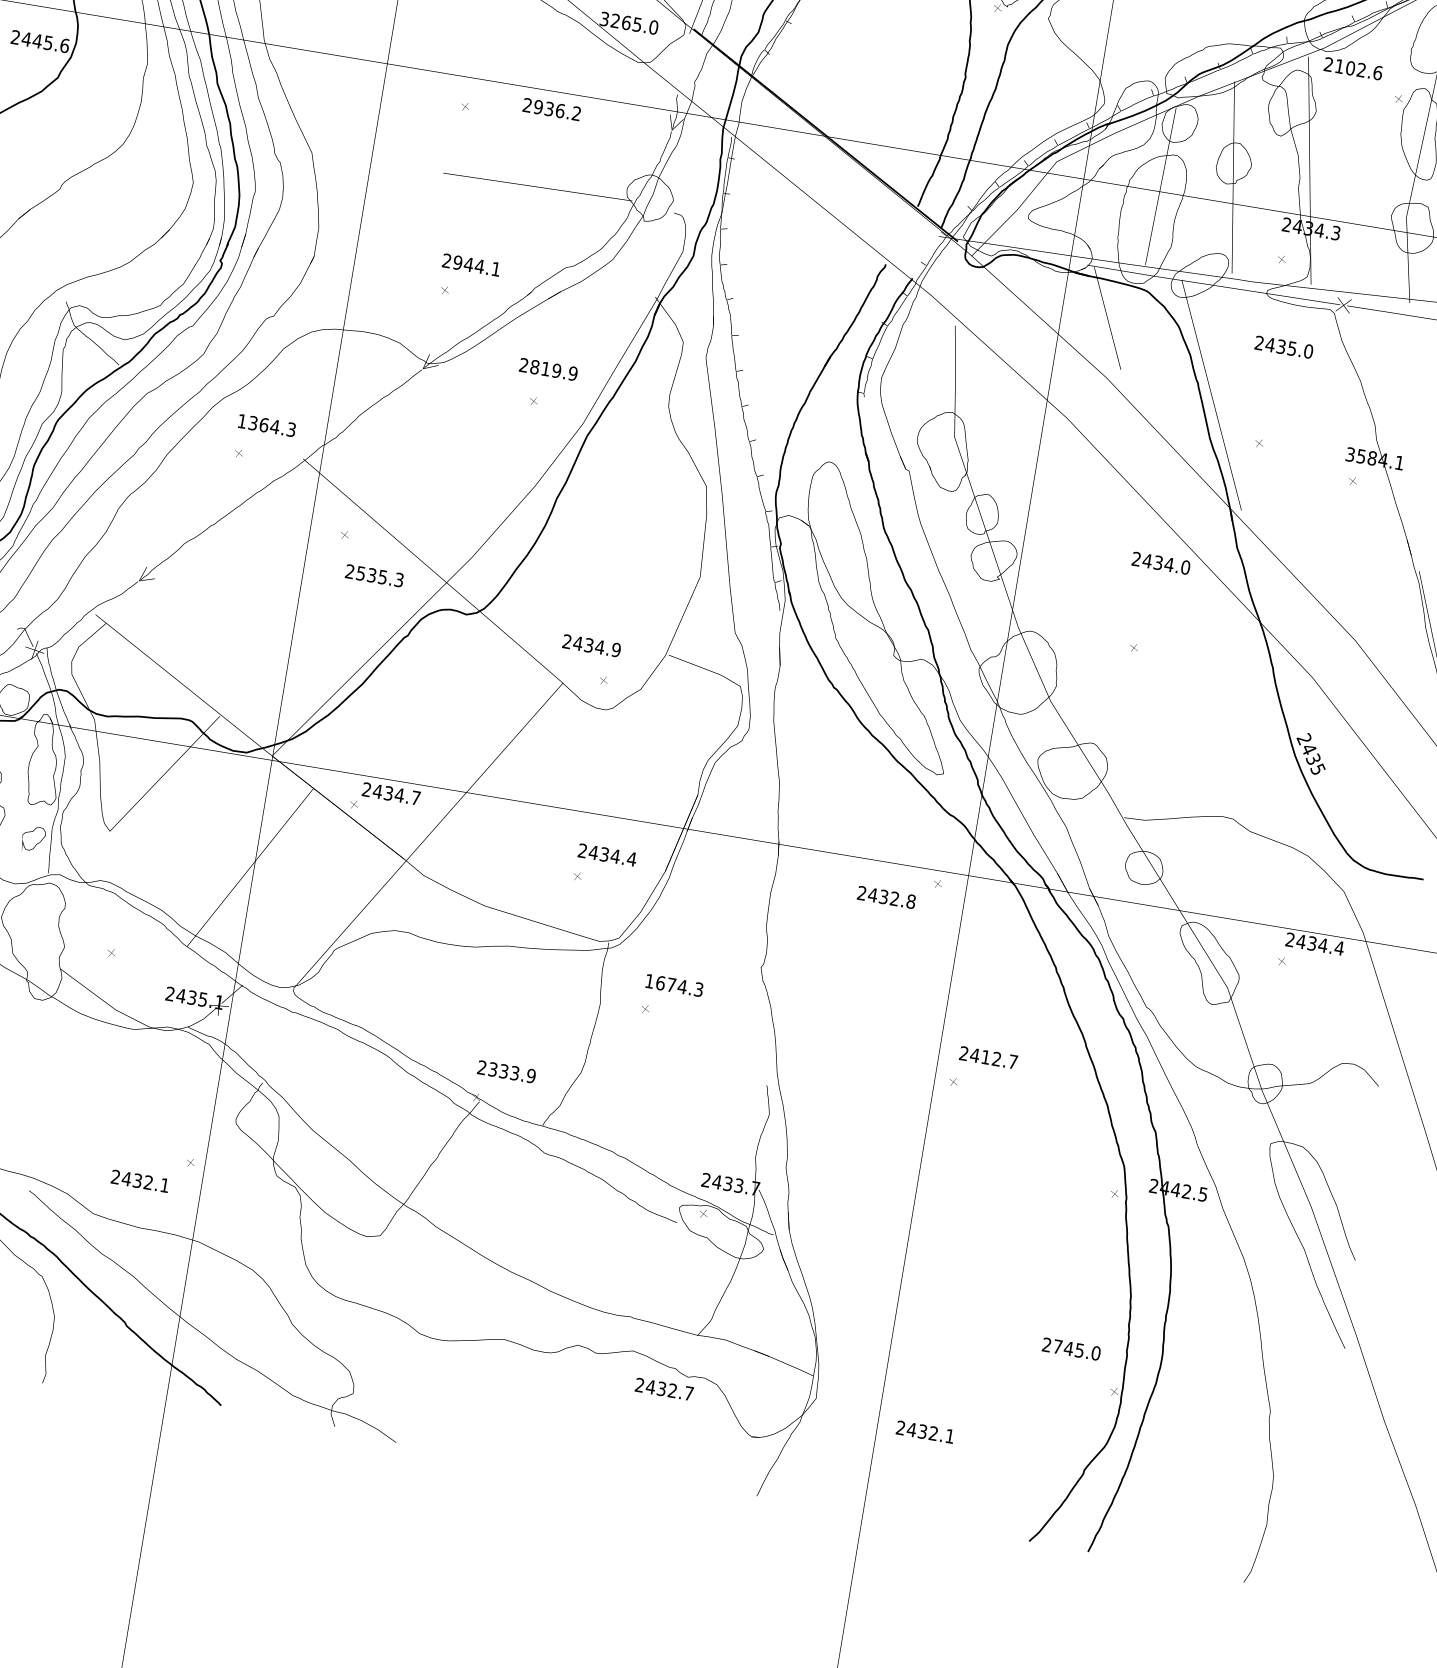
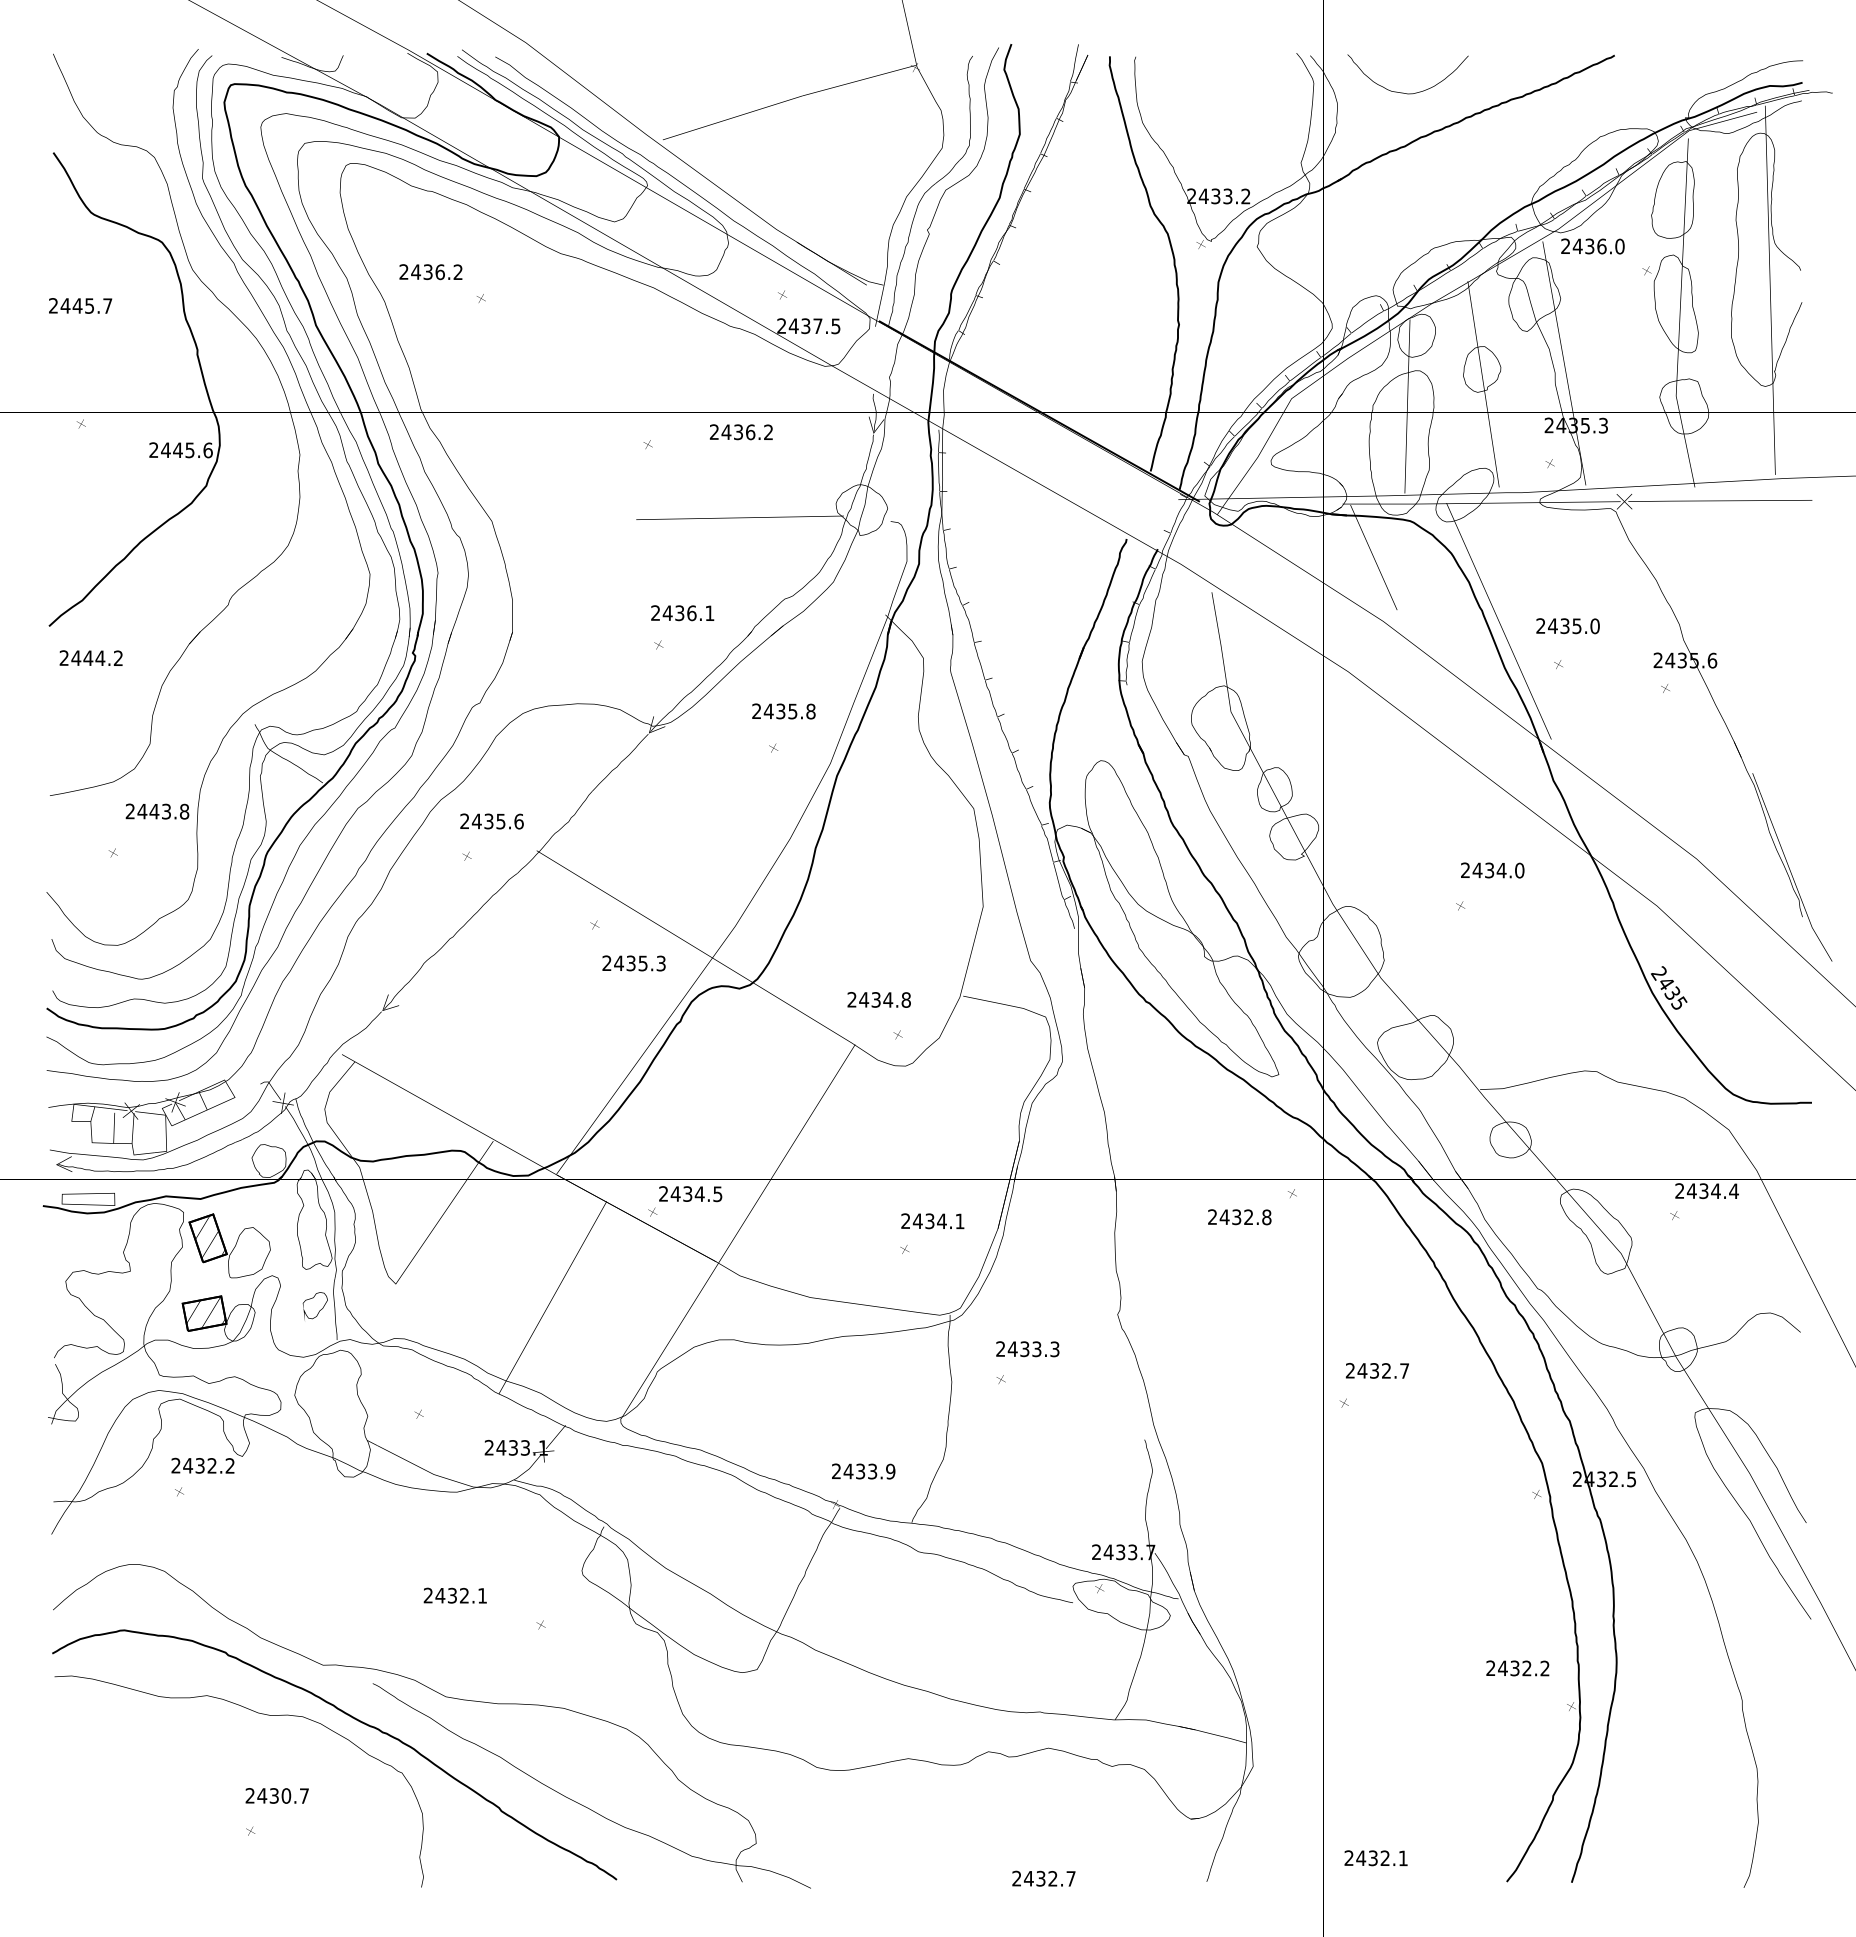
text: (628, 23) -> (808, 326), 3265.0 -> 2437.5
text: (1358, 69) -> (1598, 246), 2102.6 -> 2436.0
text: (538, 107) -> (726, 432), 2936.2 -> 2436.2
text: (1319, 230) -> (1585, 425), 2434.3 -> 2435.3
text: (468, 264) -> (679, 613), 2944.1 -> 2436.1
text: (1283, 347) -> (1567, 626), moved
text: (553, 370) -> (789, 711), 2819.9 -> 2435.8
text: (266, 425) -> (491, 821), 1364.3 -> 2435.6
text: (1375, 458) -> (1685, 660), 3584.1 -> 2435.6
text: (1160, 563) -> (1492, 870), moved
text: (360, 573) -> (618, 963), 2535.3 -> 2435.3
text: (615, 649) -> (905, 999), 2434.9 -> 2434.8
text: (415, 798) -> (717, 1194), 2434.7 -> 2434.5
text: (631, 859) -> (959, 1221), 2434.4 -> 2434.1
text: (665, 984) -> (1018, 1349), 1674.3 -> 2433.3
text: (203, 999) -> (525, 1447), 2435.1 -> 2433.1
text: (985, 1056) -> (1374, 1370), 2412.7 -> 2432.7
text: (492, 1069) -> (848, 1471), 2333.9 -> 2433.9
text: (139, 1180) -> (454, 1595), moved
text: (1175, 1190) -> (1601, 1479), 2442.5 -> 2432.5
text: (1076, 1350) -> (1523, 1668), 2745.0 -> 2432.2
text: (664, 1389) -> (1043, 1878), moved
text: (924, 1432) -> (1375, 1858), moved

